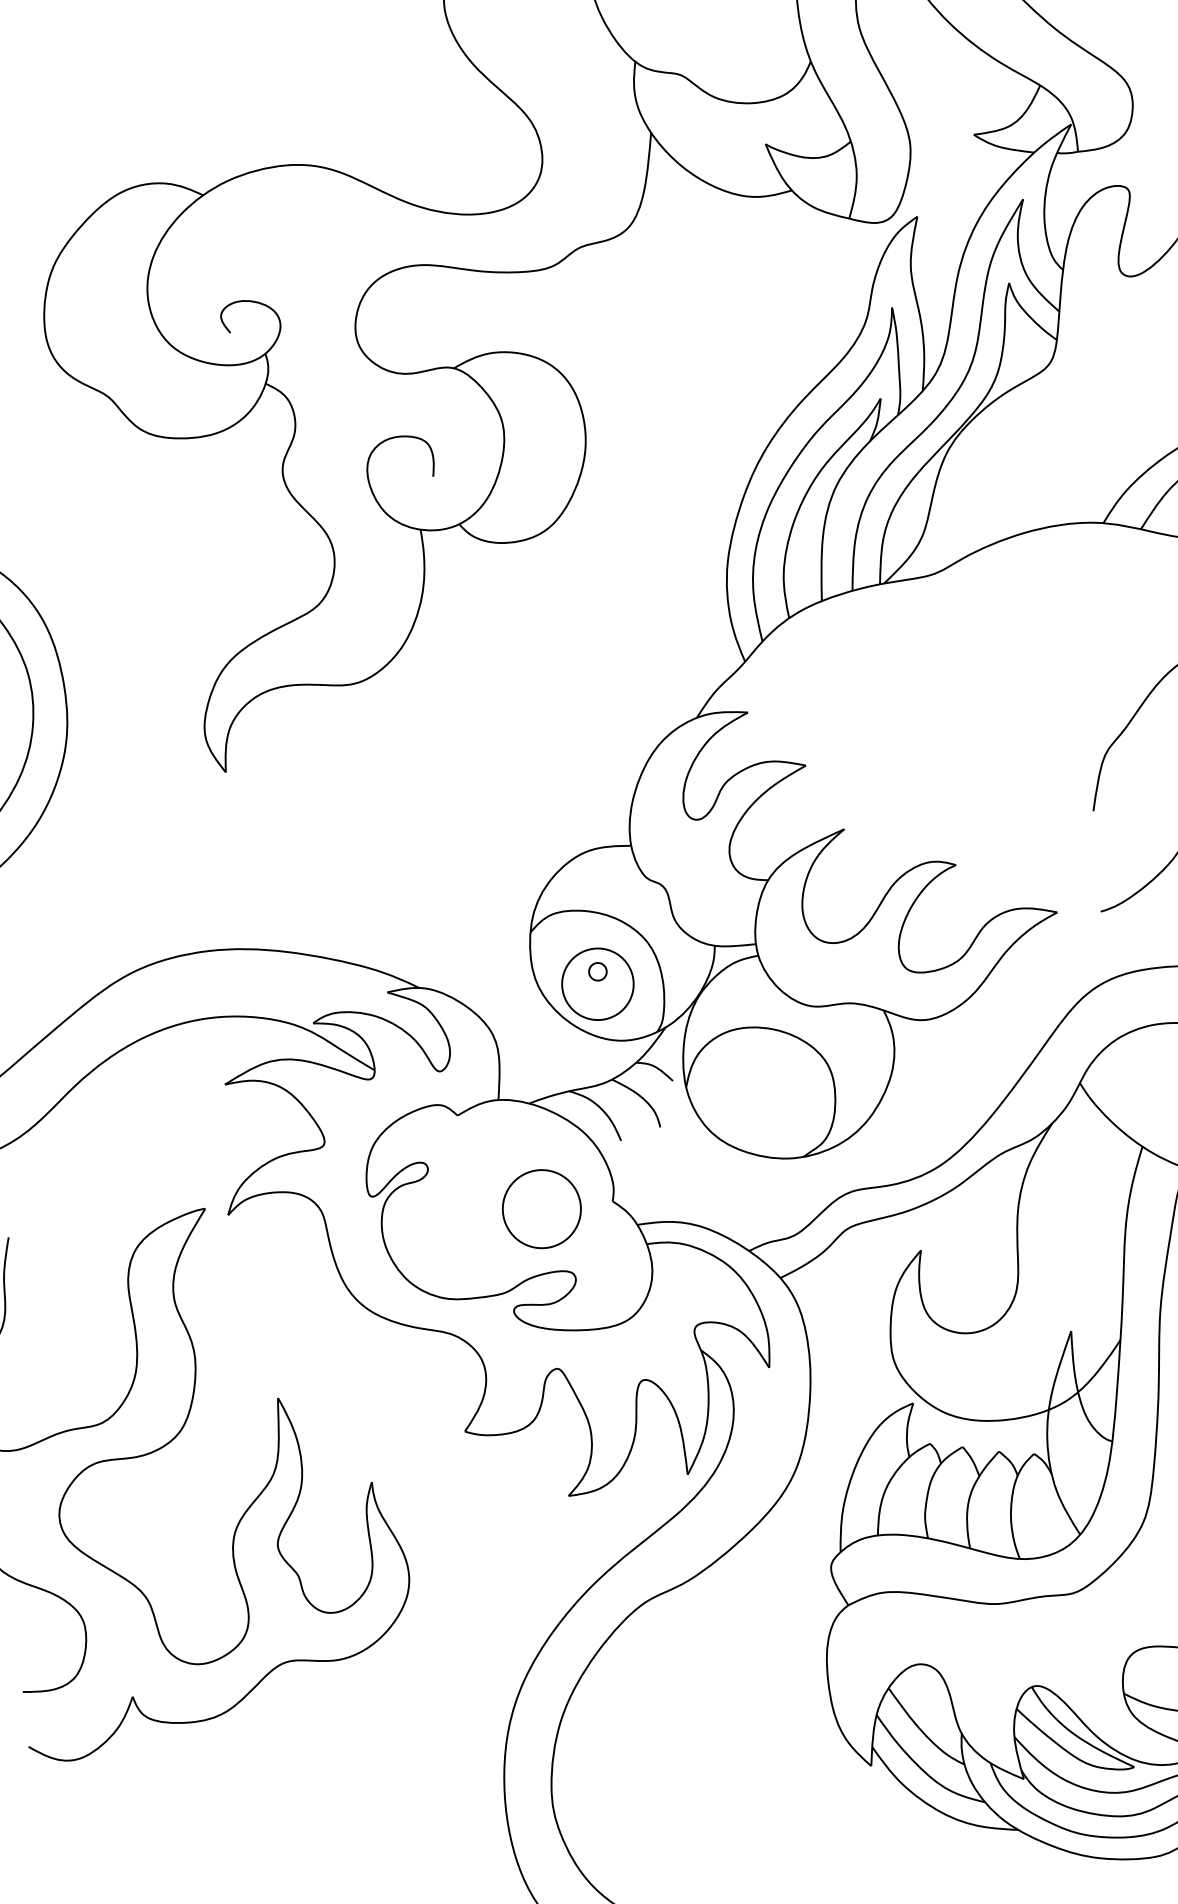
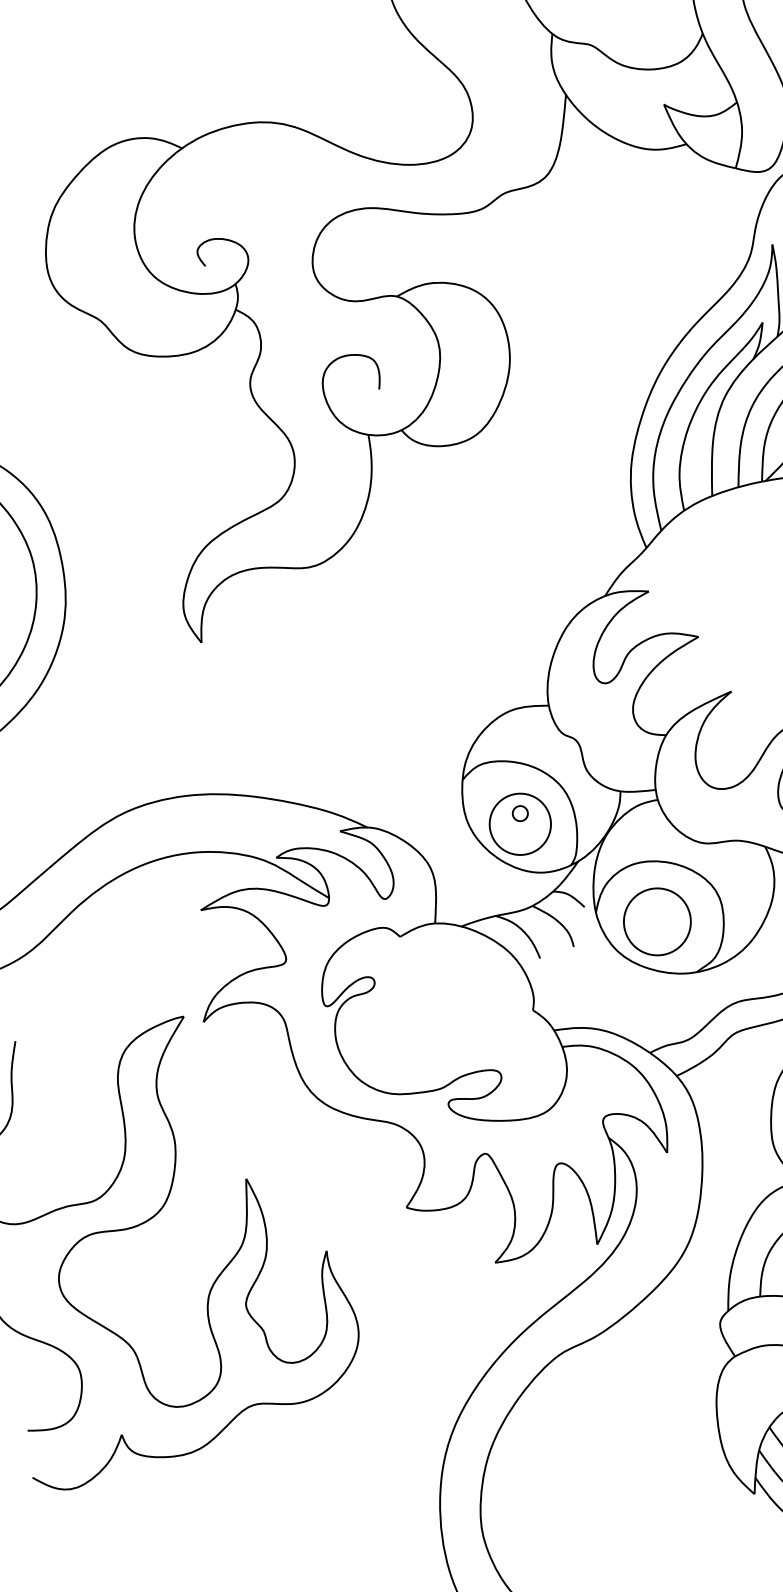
part: (541, 1209) -> (657, 922), moved

